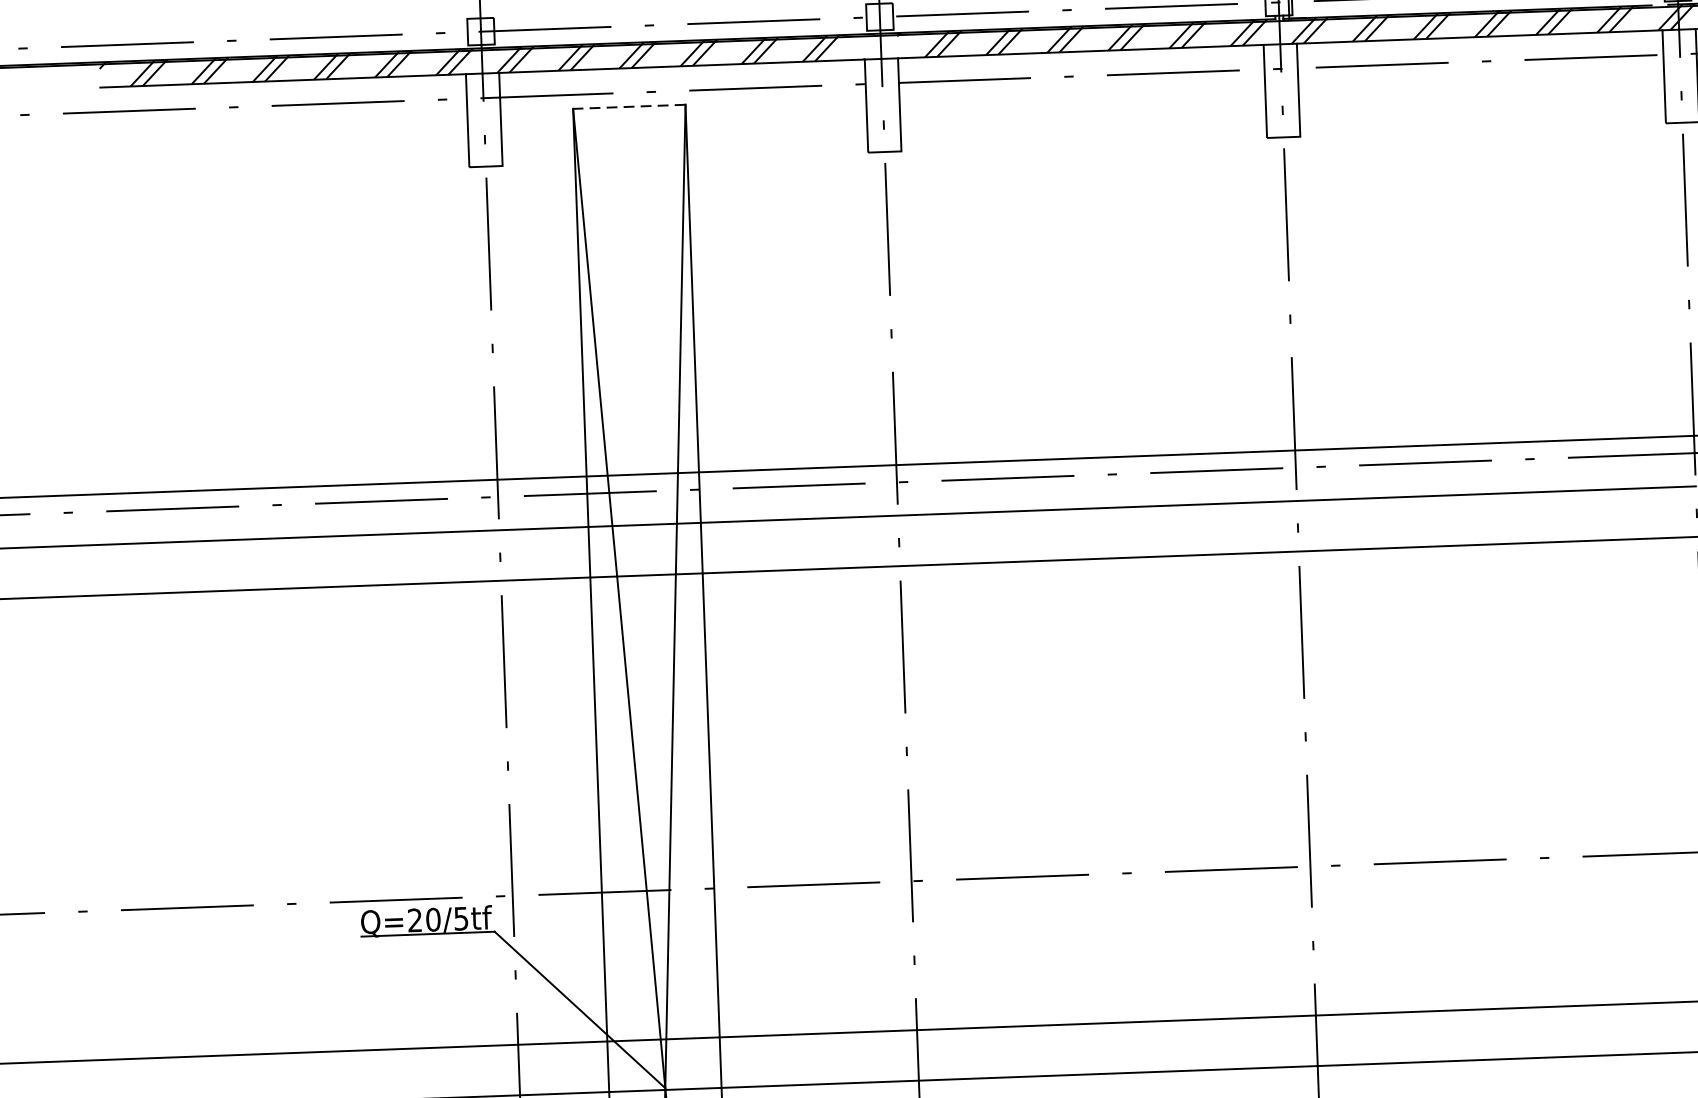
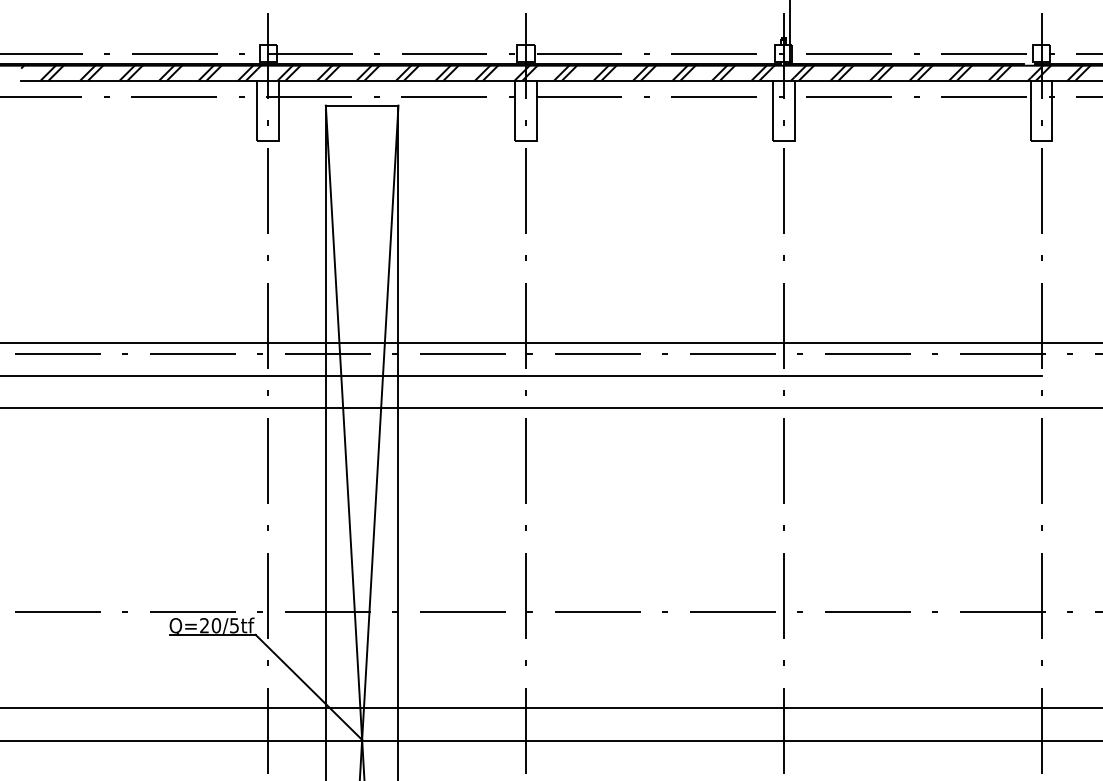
hatch: (880, 46) -> (525, 72), added
line: (628, 106) -> (361, 105), dashed -> solid

